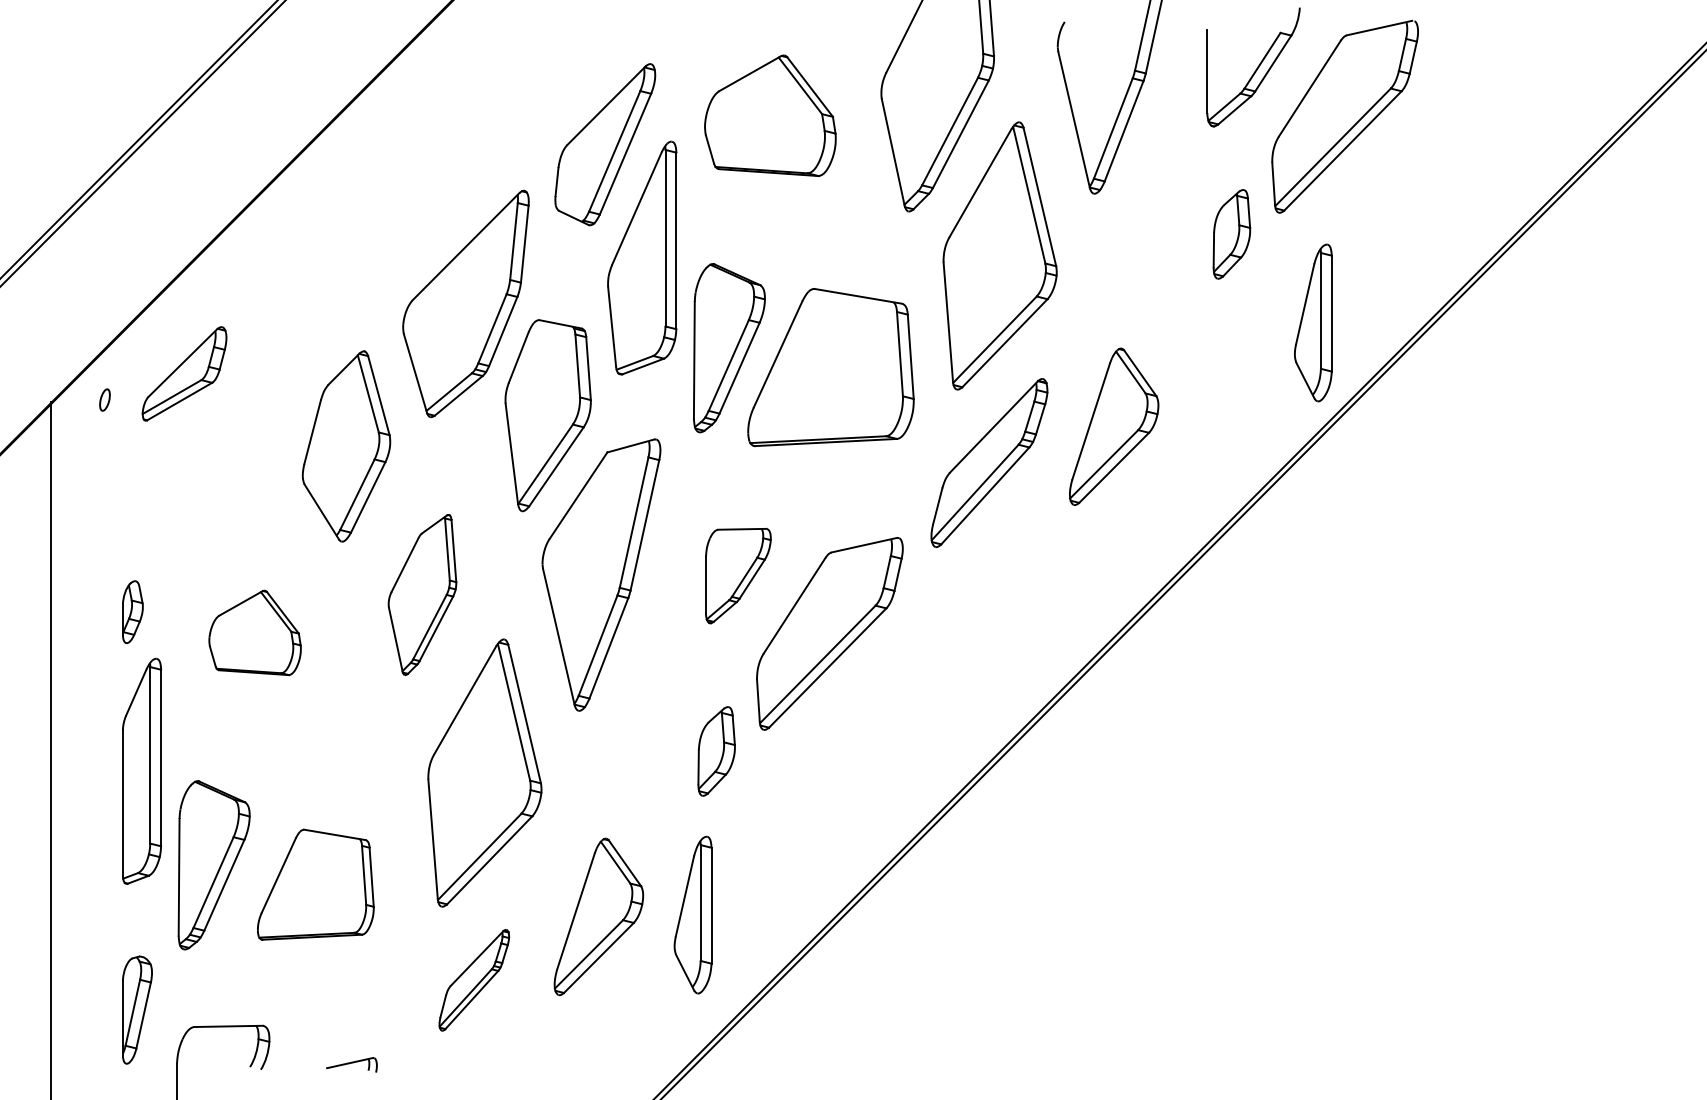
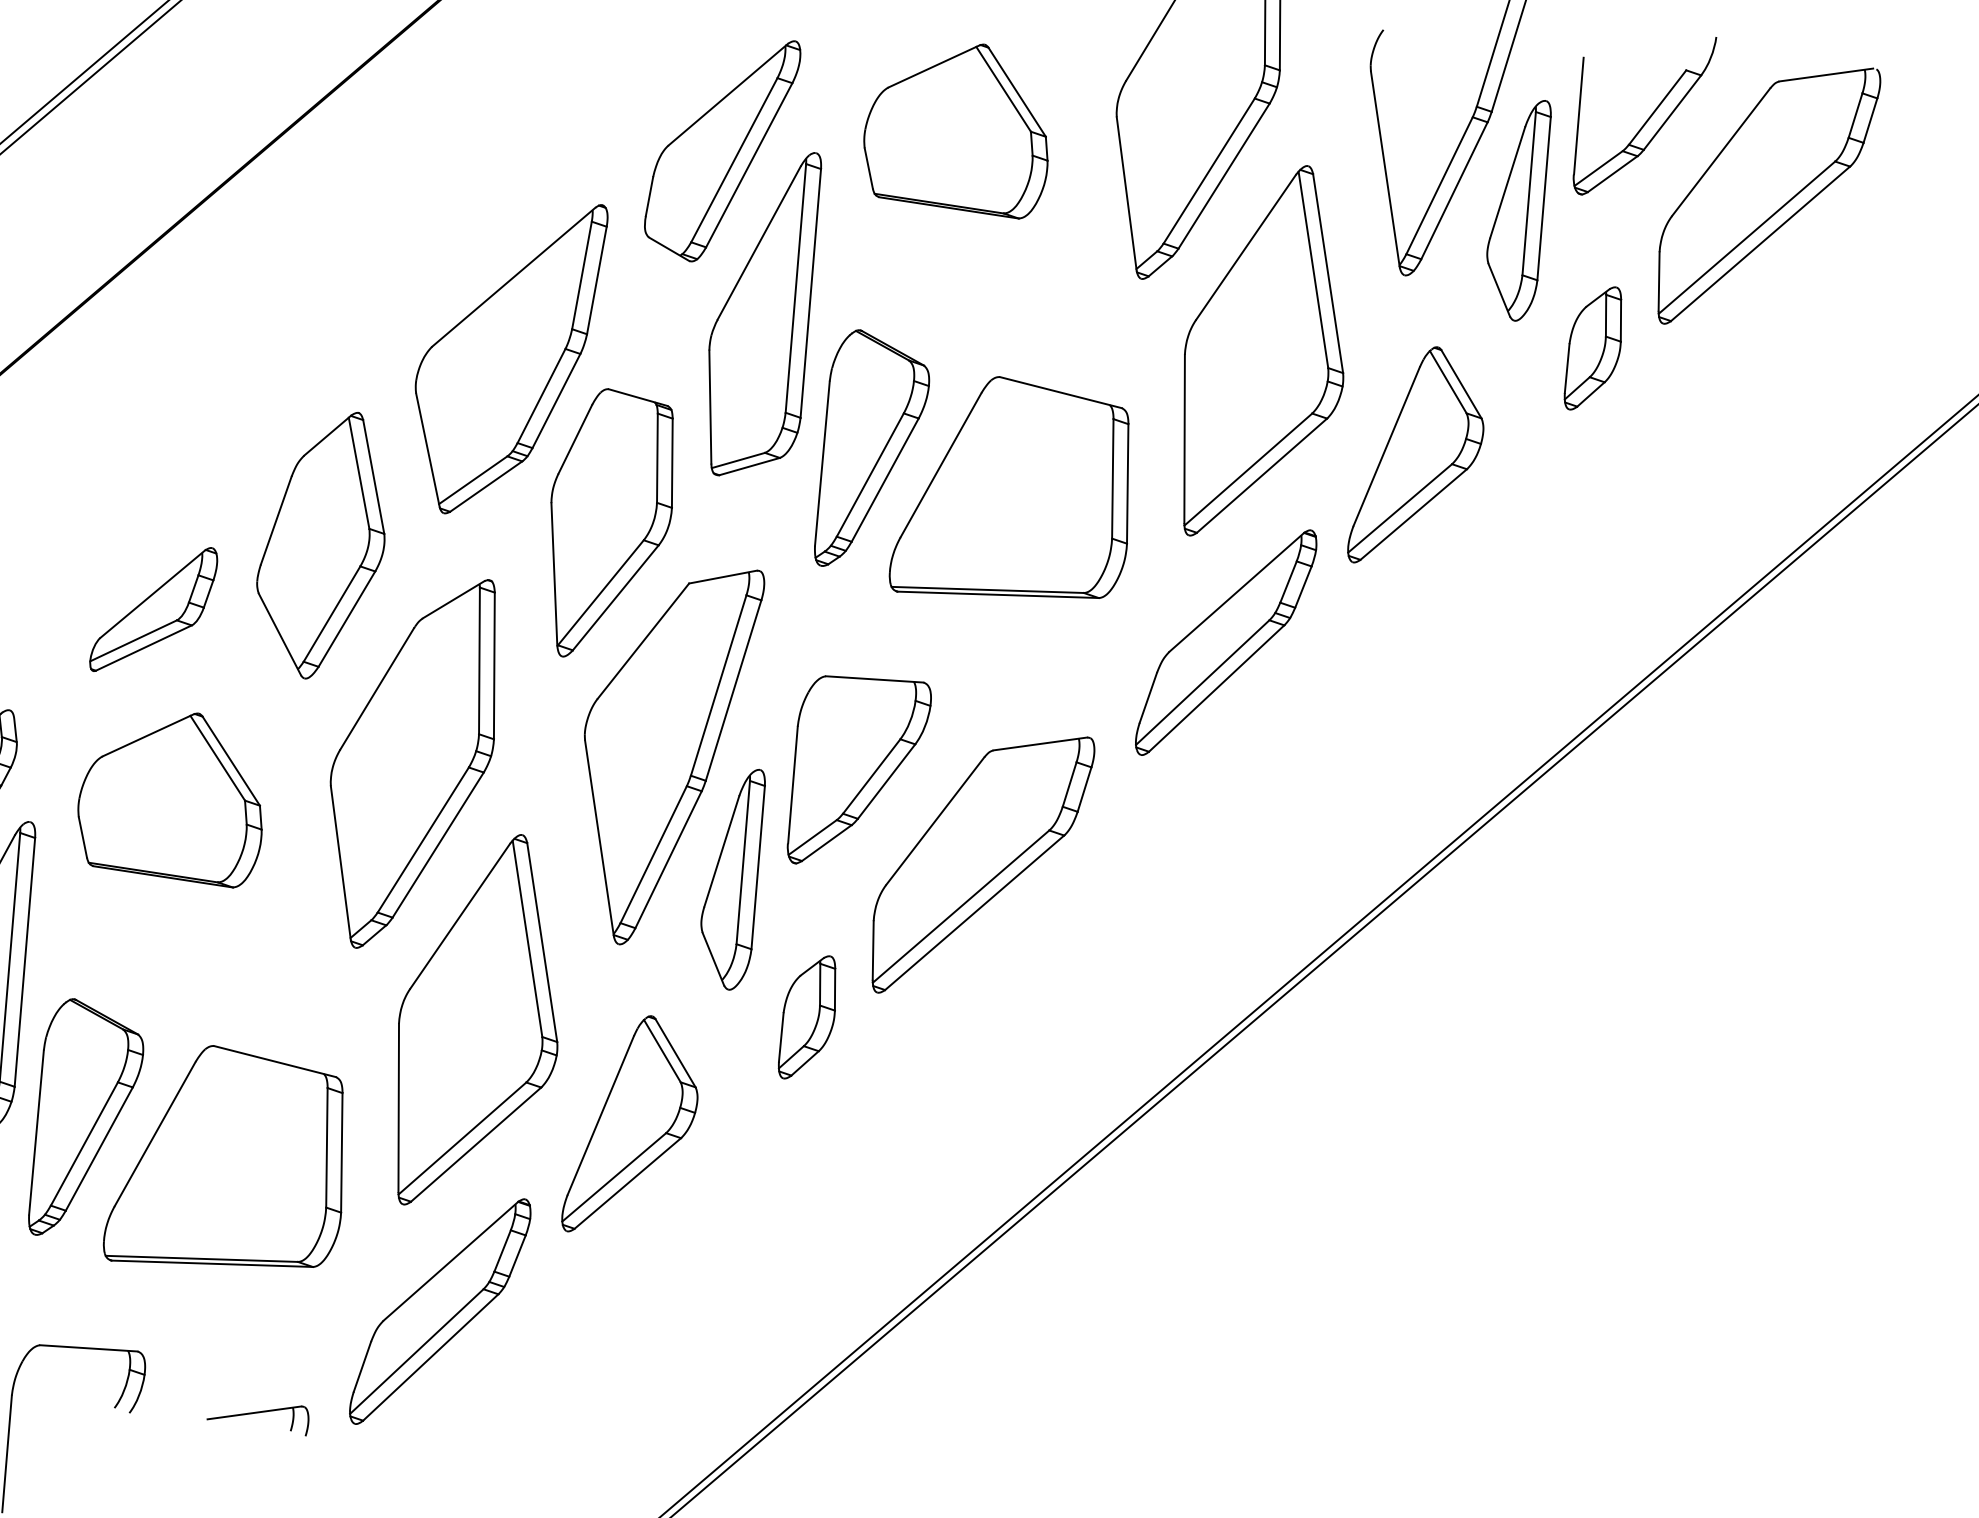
part: (1313, 322) -> (1517, 209), moved
part: (184, 373) -> (153, 609), moved
part: (1114, 426) -> (1418, 456), moved
part: (738, 575) -> (859, 772), size x1.43
part: (422, 594) -> (412, 762), size x1.67
part: (254, 632) -> (171, 796), size x1.43
part: (315, 884) -> (227, 1158), size x1.43
part: (692, 914) -> (730, 877), moved
part: (598, 916) -> (632, 1125), moved
part: (474, 980) -> (440, 1312), size x1.67
part: (351, 1064) -> (257, 1416), size x1.43

